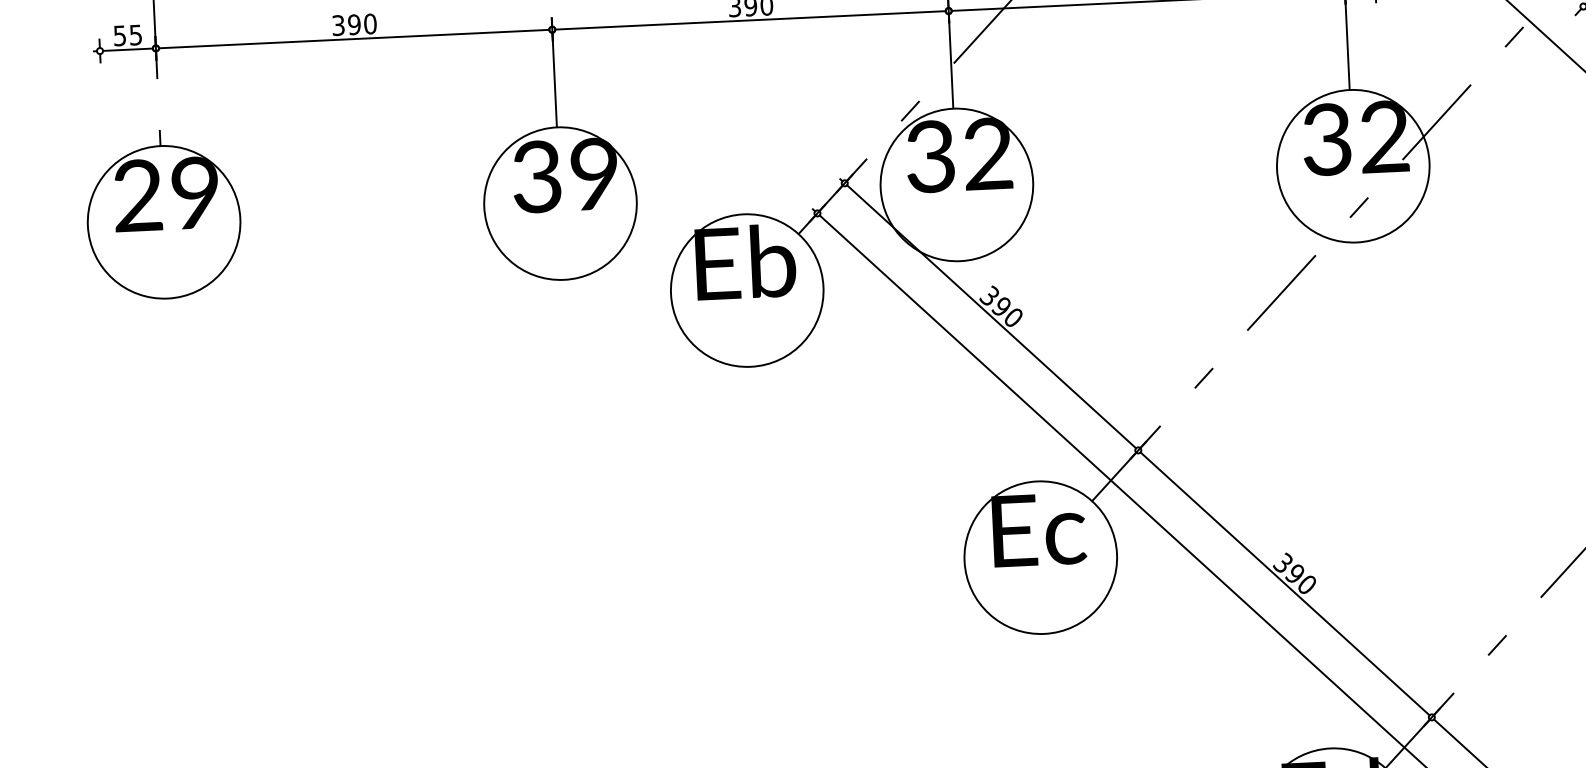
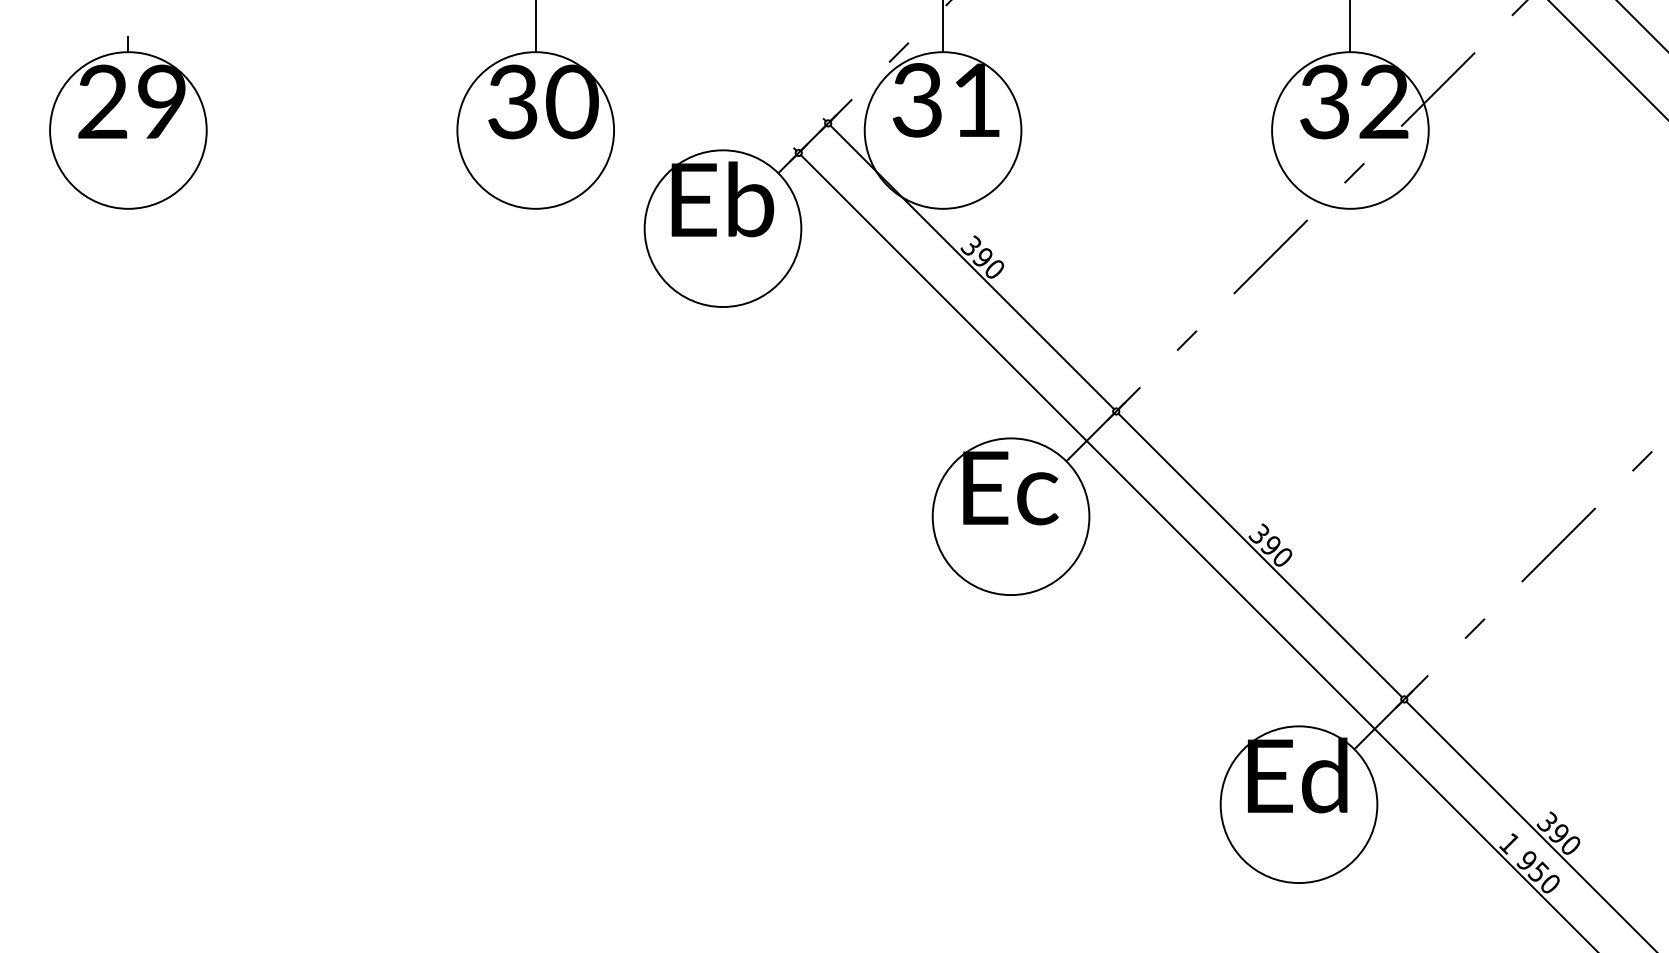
text: (988, 153) -> (976, 99), 32 -> 31
text: (595, 174) -> (572, 102), 39 -> 30

